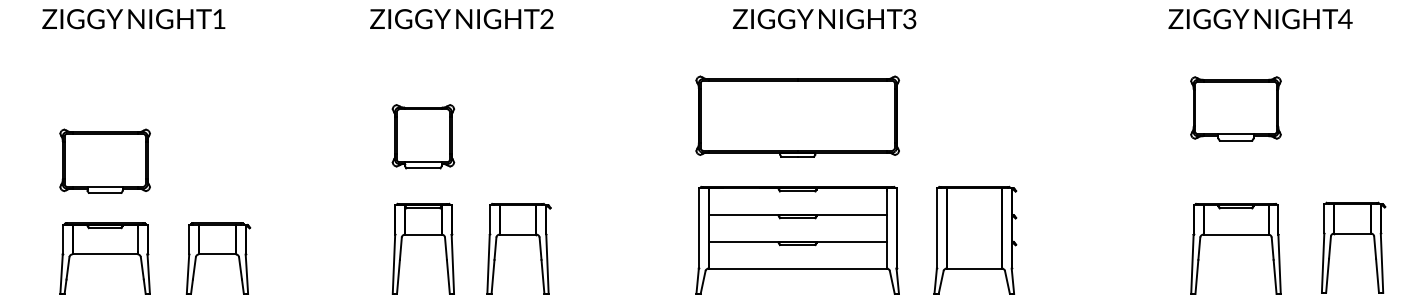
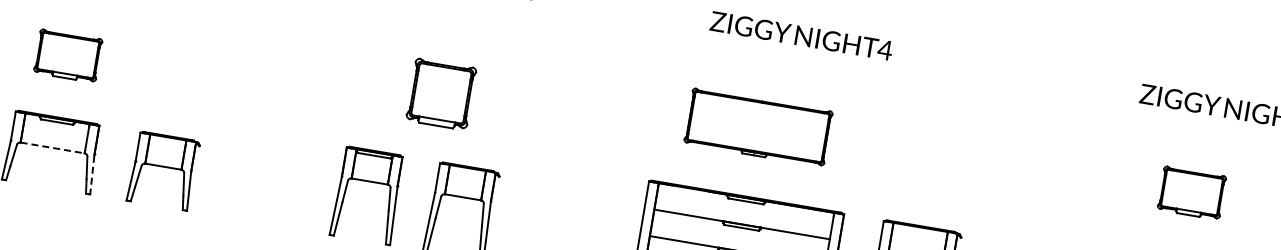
text: (909, 19) -> (884, 50), 3 -> 4
part: (1235, 108) -> (1191, 192), size x0.7
part: (797, 116) -> (758, 127), size x0.7
part: (423, 136) -> (441, 94), moved
part: (104, 160) -> (67, 55), size x0.7
line: (105, 254) -> (52, 148), solid -> dashed
line: (148, 275) -> (91, 176), solid -> dashed

